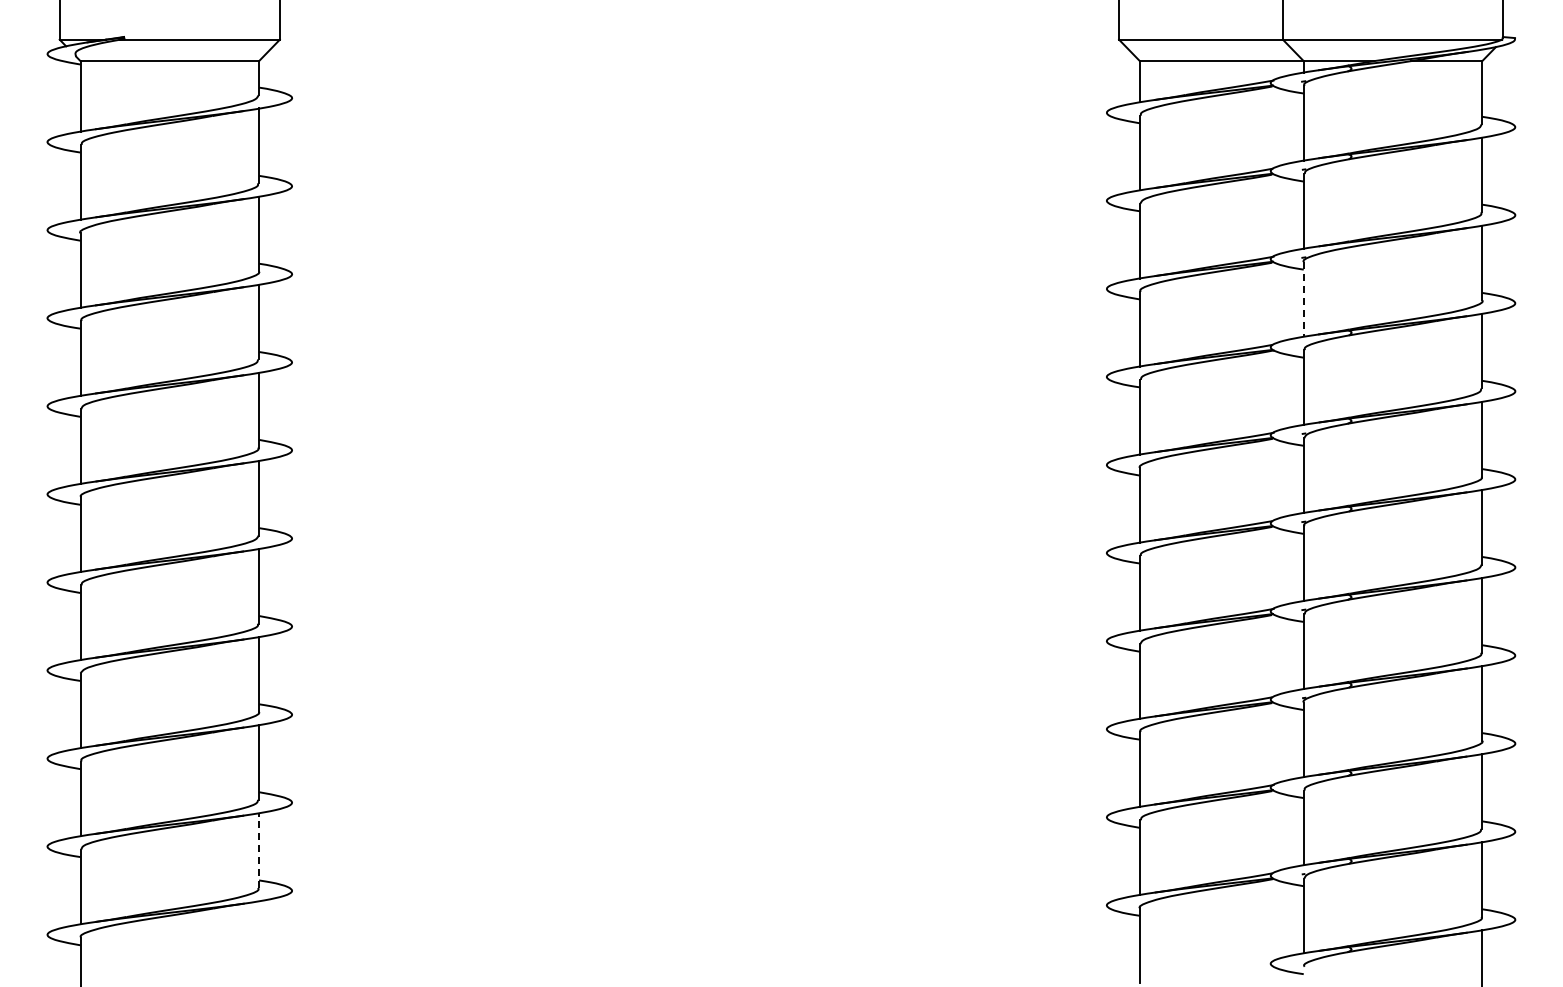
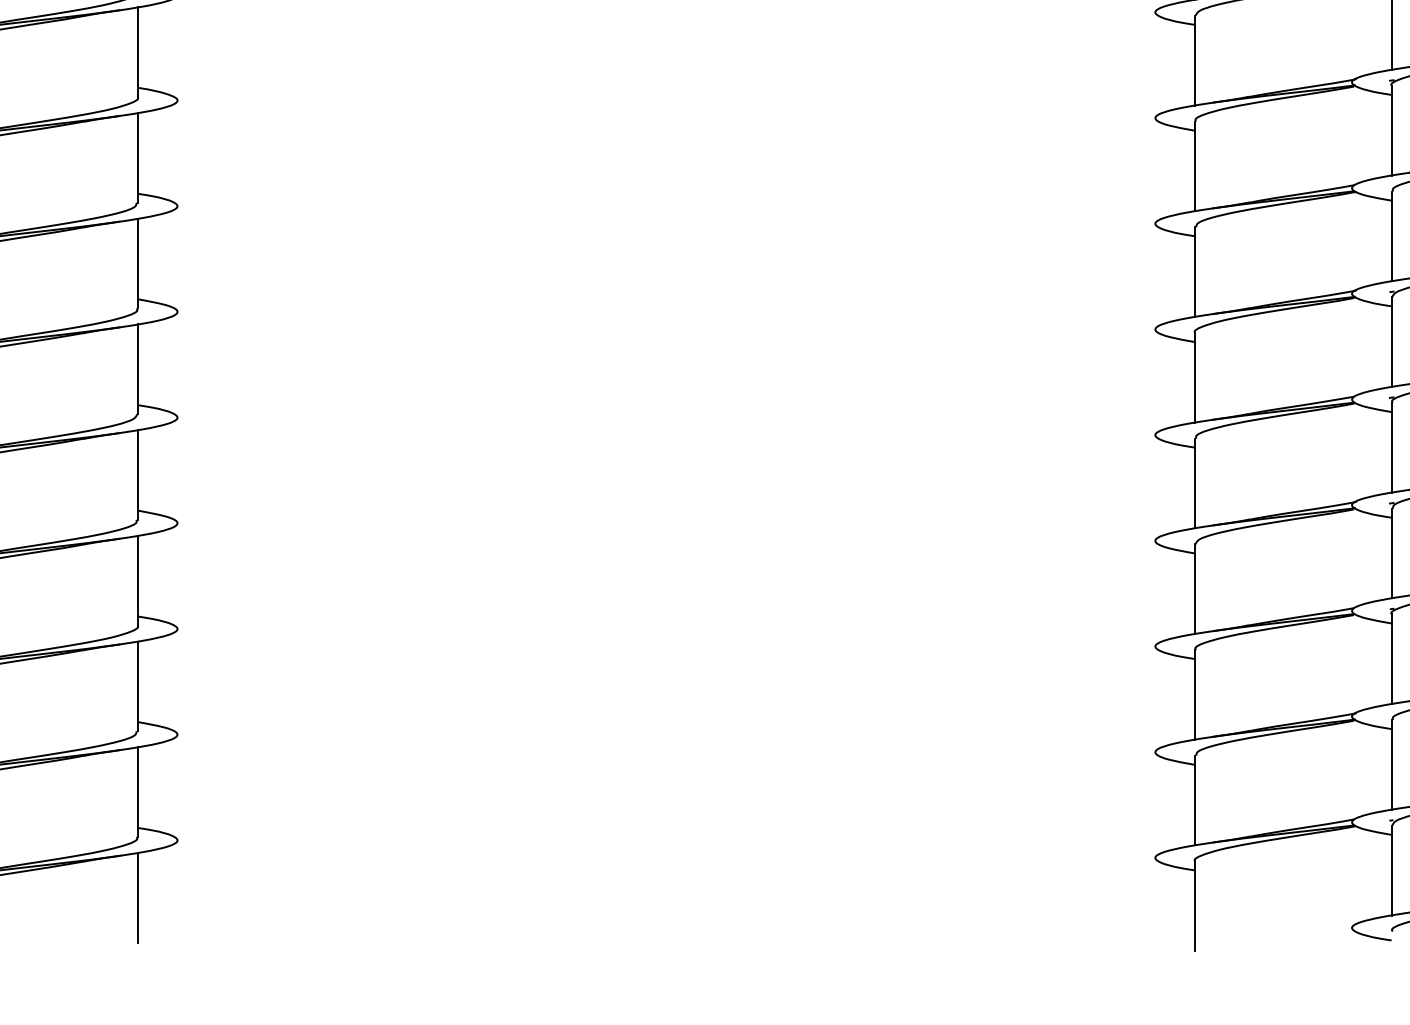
line: (1303, 300) -> (1391, 131), dashed -> solid
line: (259, 849) -> (138, 790), dashed -> solid
line: (259, 938) -> (138, 897), added

